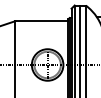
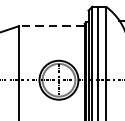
line: (41, 21) -> (51, 26), solid -> dashed

